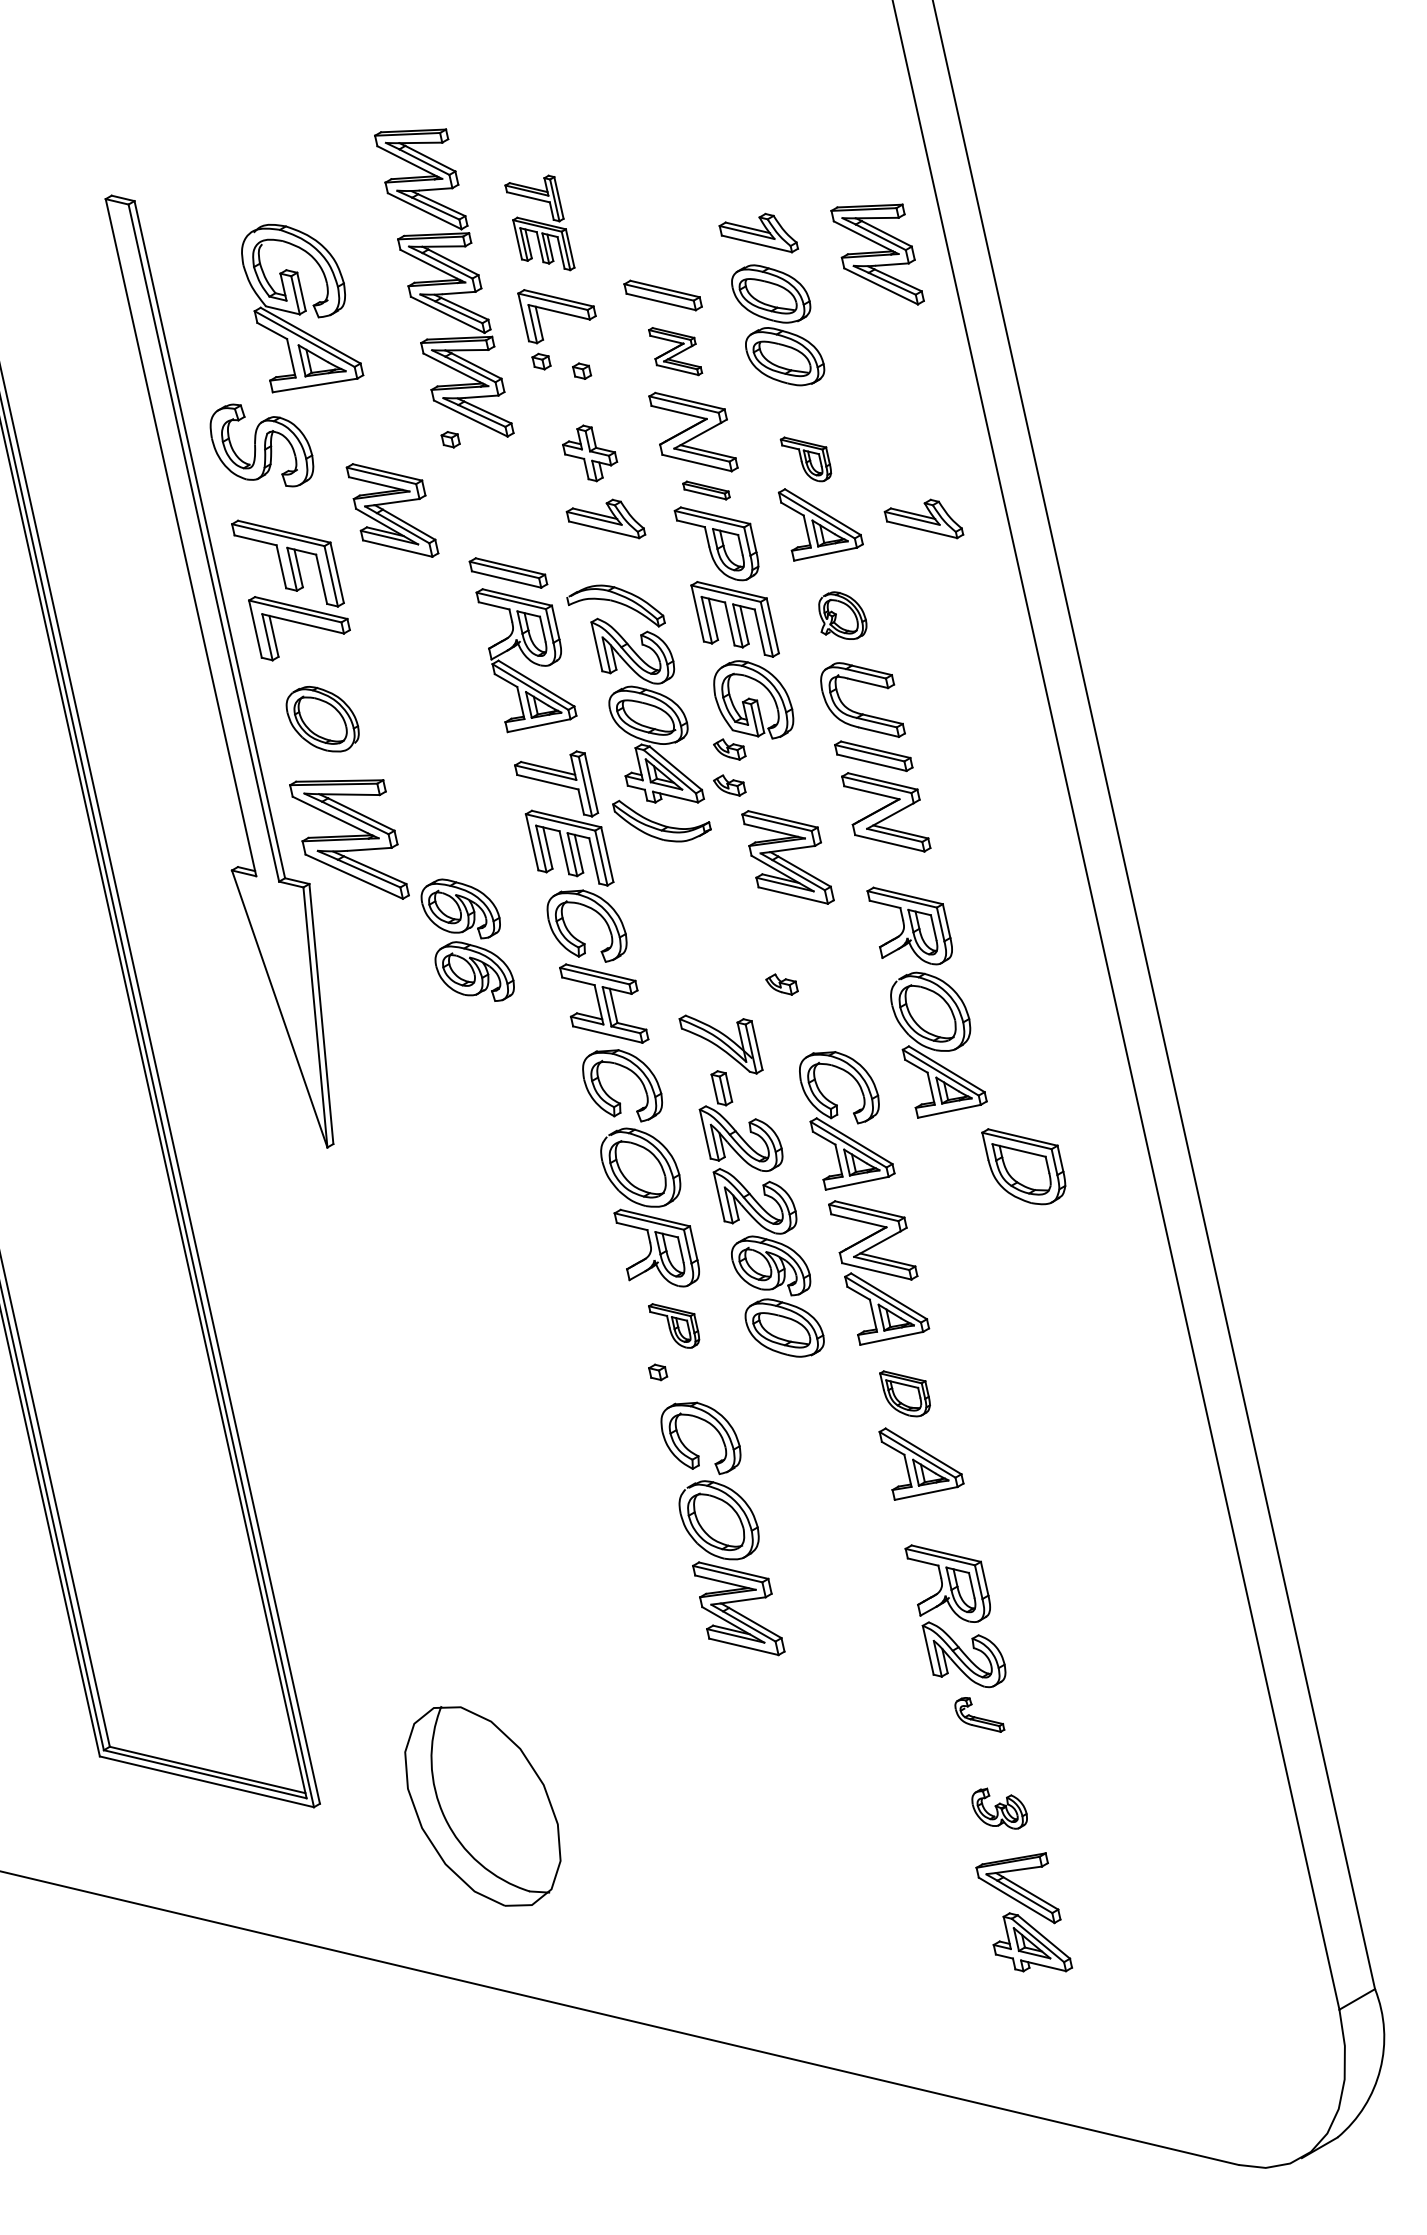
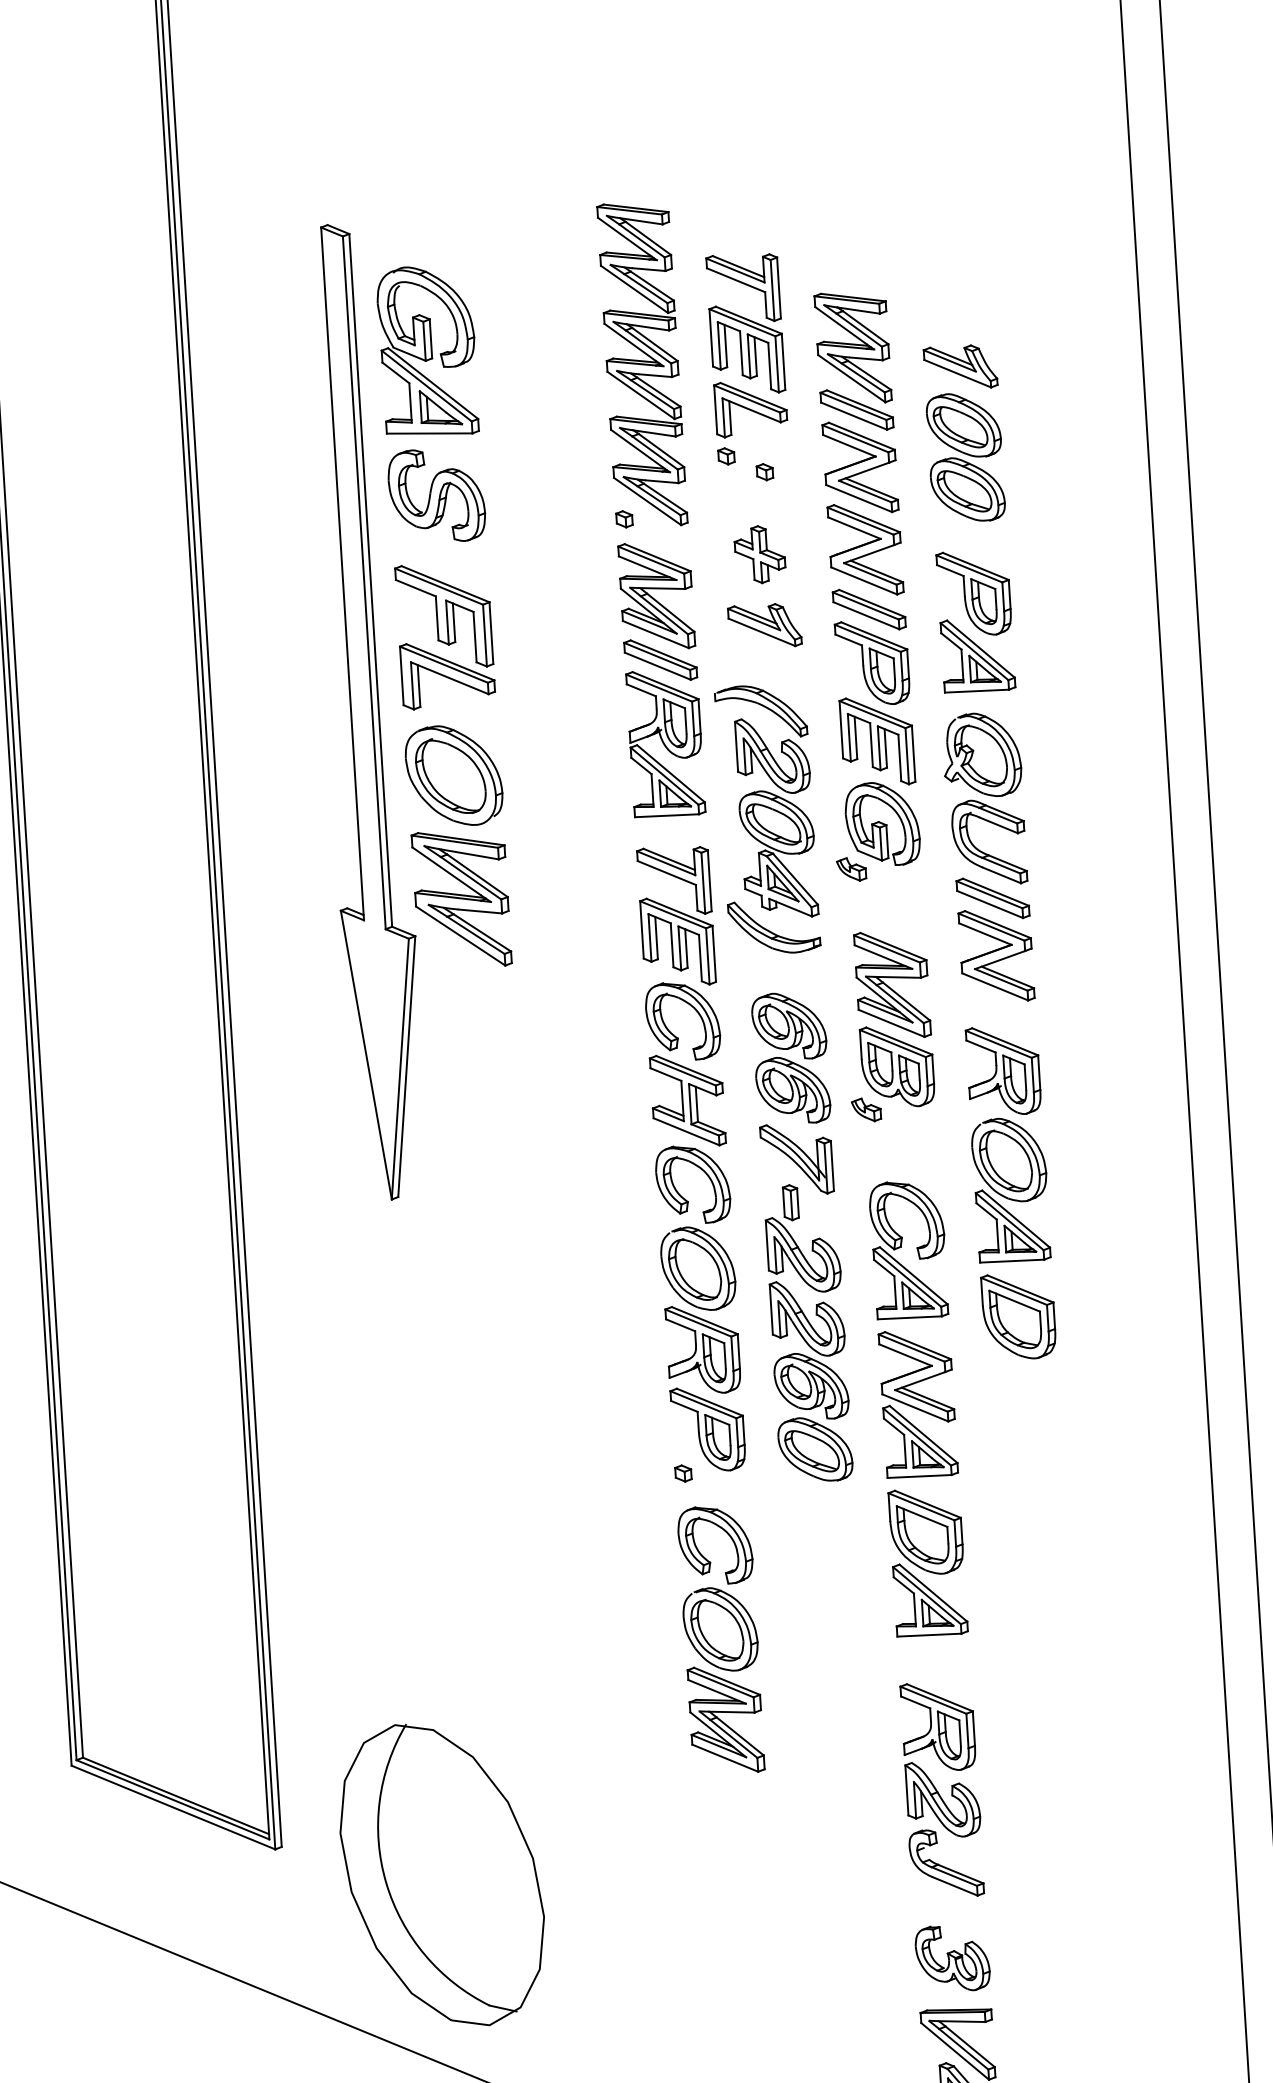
part: (539, 222) -> (746, 318), size x1.43
part: (877, 254) -> (853, 346), moved
part: (302, 308) -> (429, 355), moved
part: (675, 351) -> (860, 467), size x1.67
part: (805, 459) -> (971, 594), size x1.67
part: (706, 490) -> (869, 609), size x1.67
part: (392, 510) -> (656, 596), moved
part: (923, 518) -> (1079, 671), removed
part: (842, 615) -> (984, 754), size x1.67
part: (322, 719) -> (453, 775), size x1.43
part: (729, 785) -> (845, 904), removed
part: (803, 938) -> (895, 1067), added
part: (467, 939) -> (791, 1057), moved
part: (1023, 1166) -> (1016, 1317), moved
part: (673, 1325) -> (705, 1429), size x1.67
part: (904, 1393) -> (923, 1532), size x1.67
part: (979, 1714) -> (947, 1861), size x1.67
part: (482, 1806) -> (441, 1875), size x1.43
part: (999, 1808) -> (952, 1957), size x1.43

